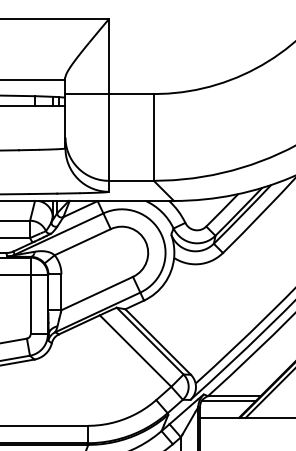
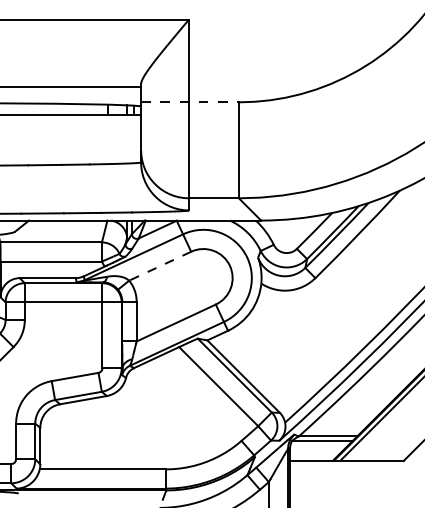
line: (110, 94) -> (190, 102), solid -> dashed
line: (82, 242) -> (159, 266), solid -> dashed

